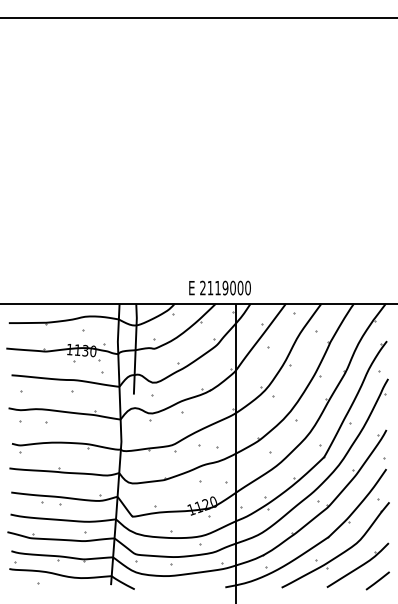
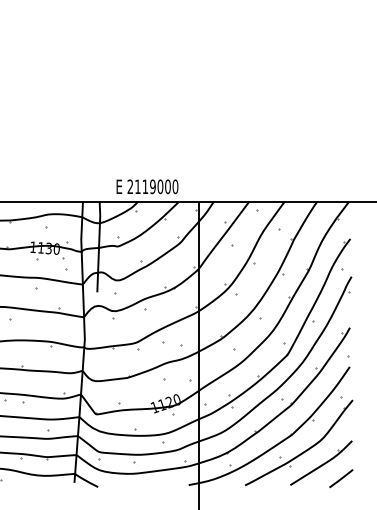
text: (219, 287) -> (146, 186), moved

